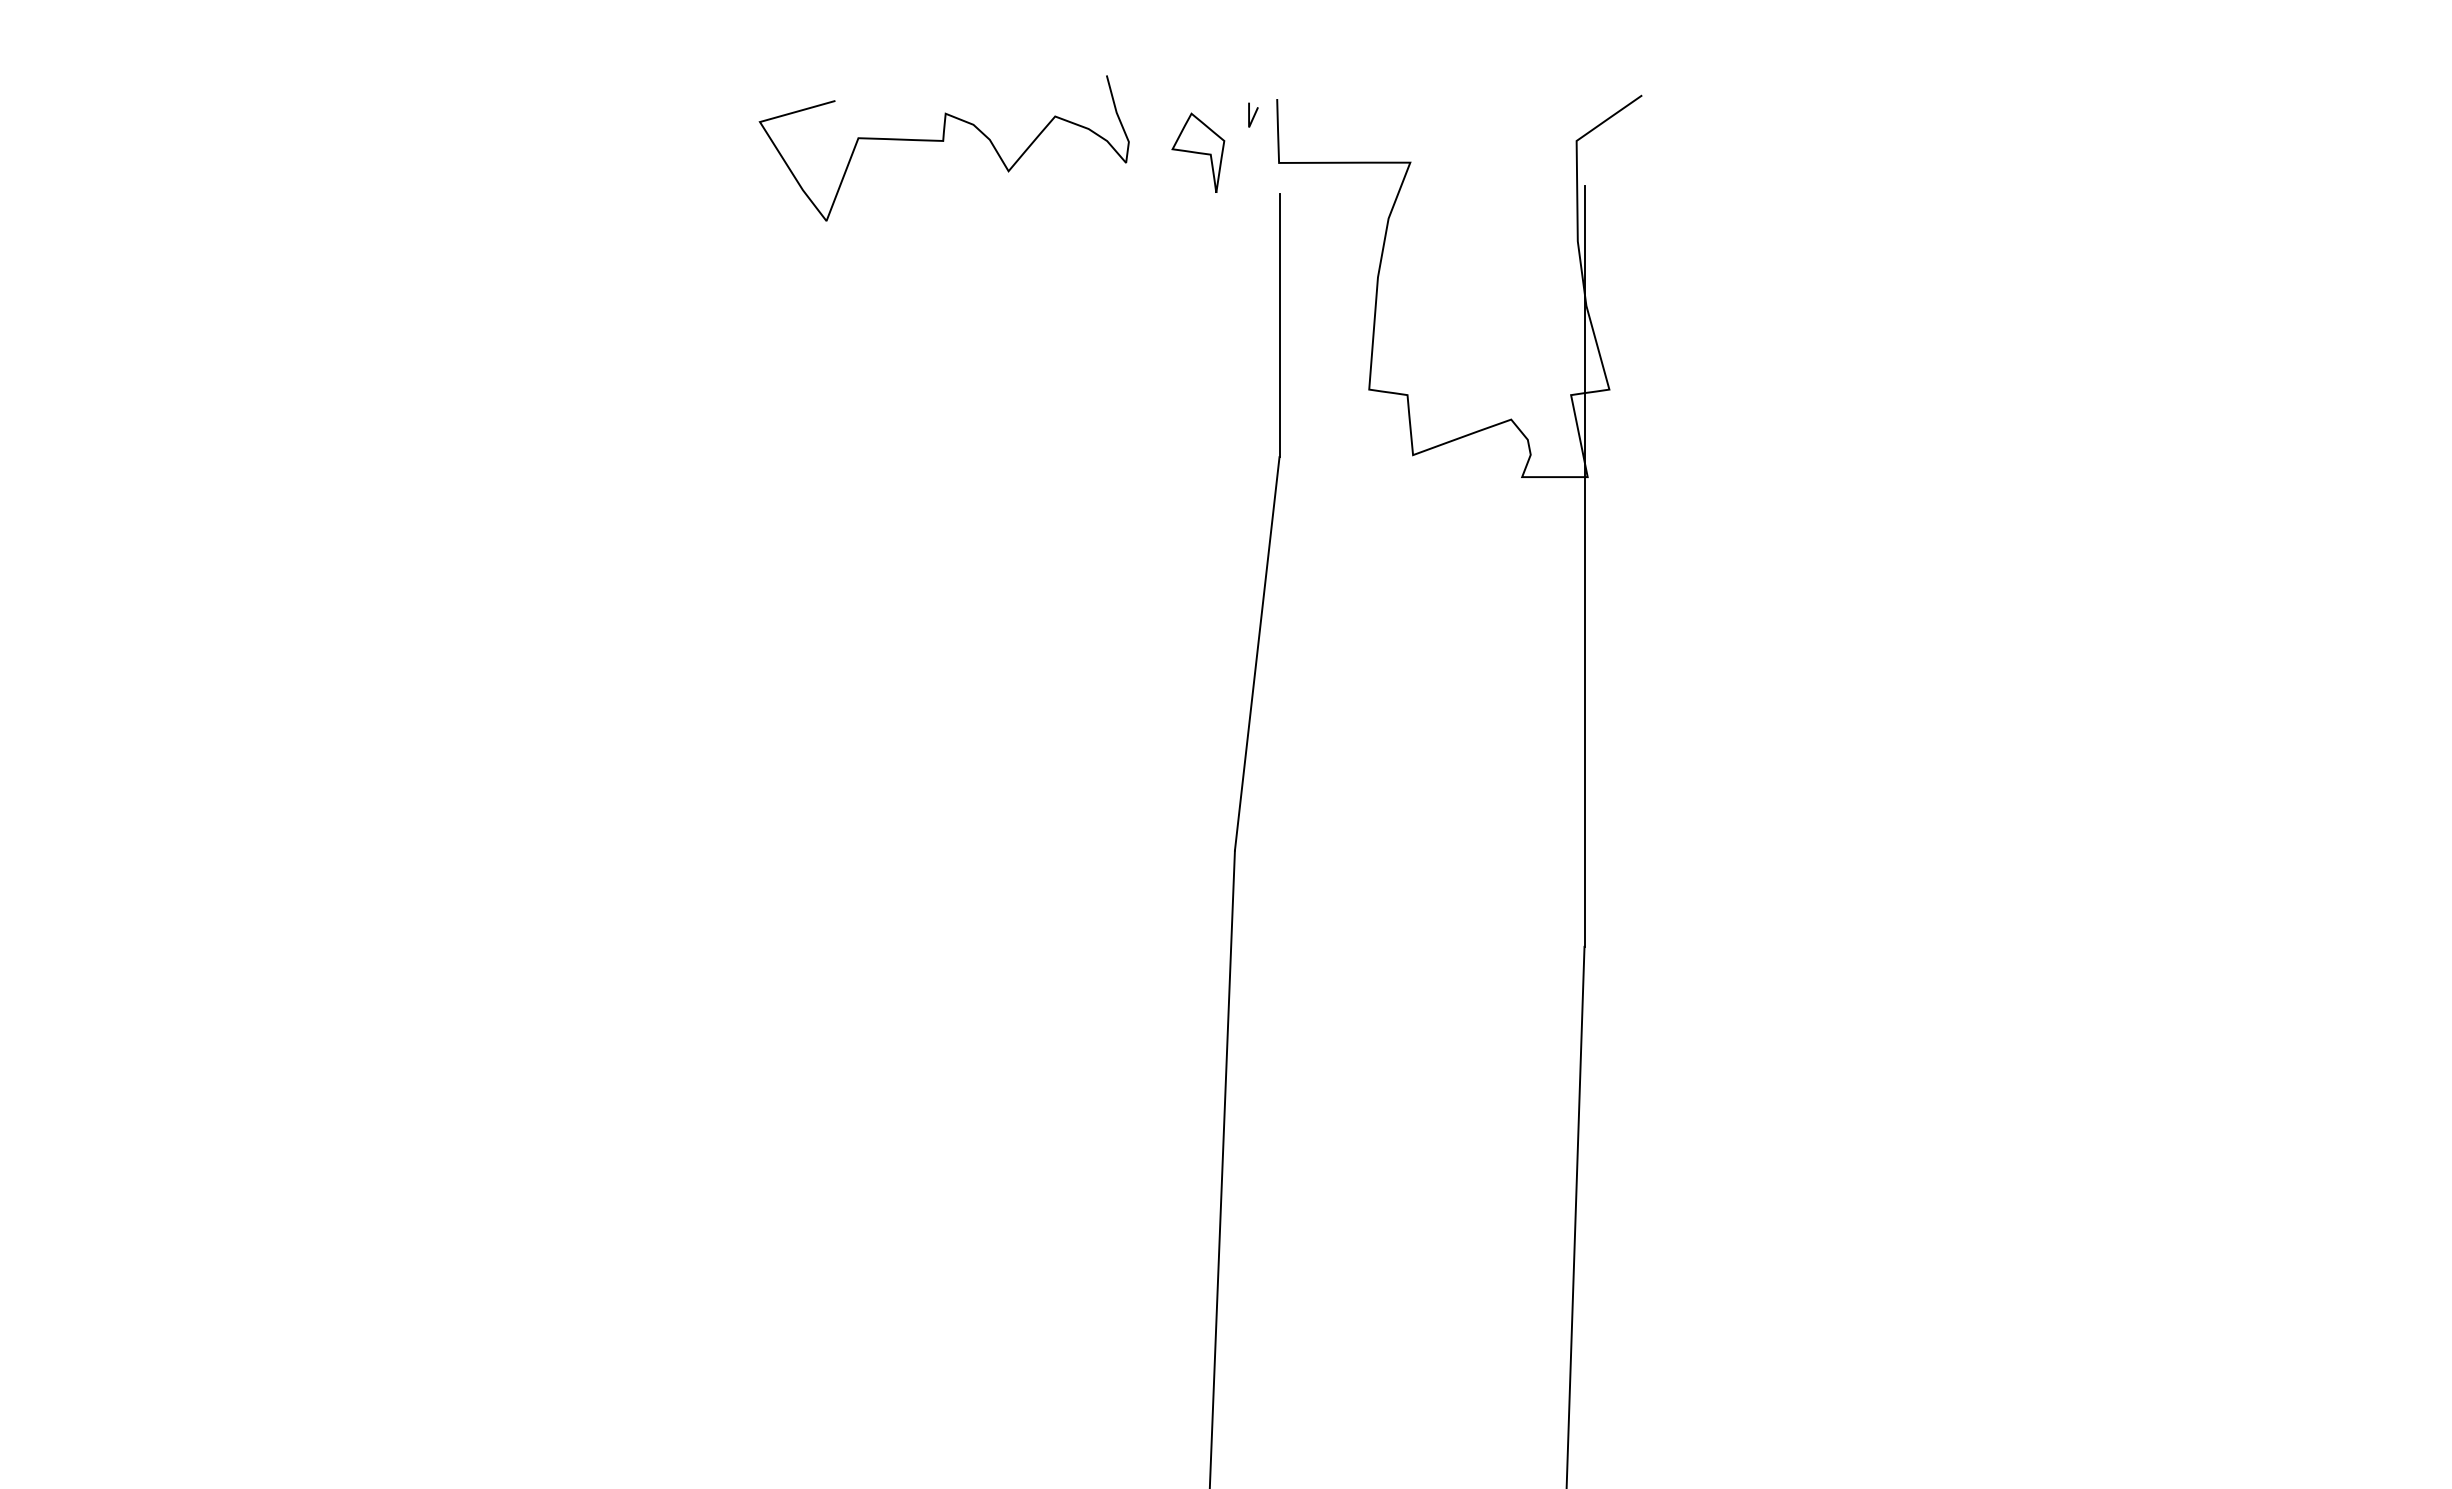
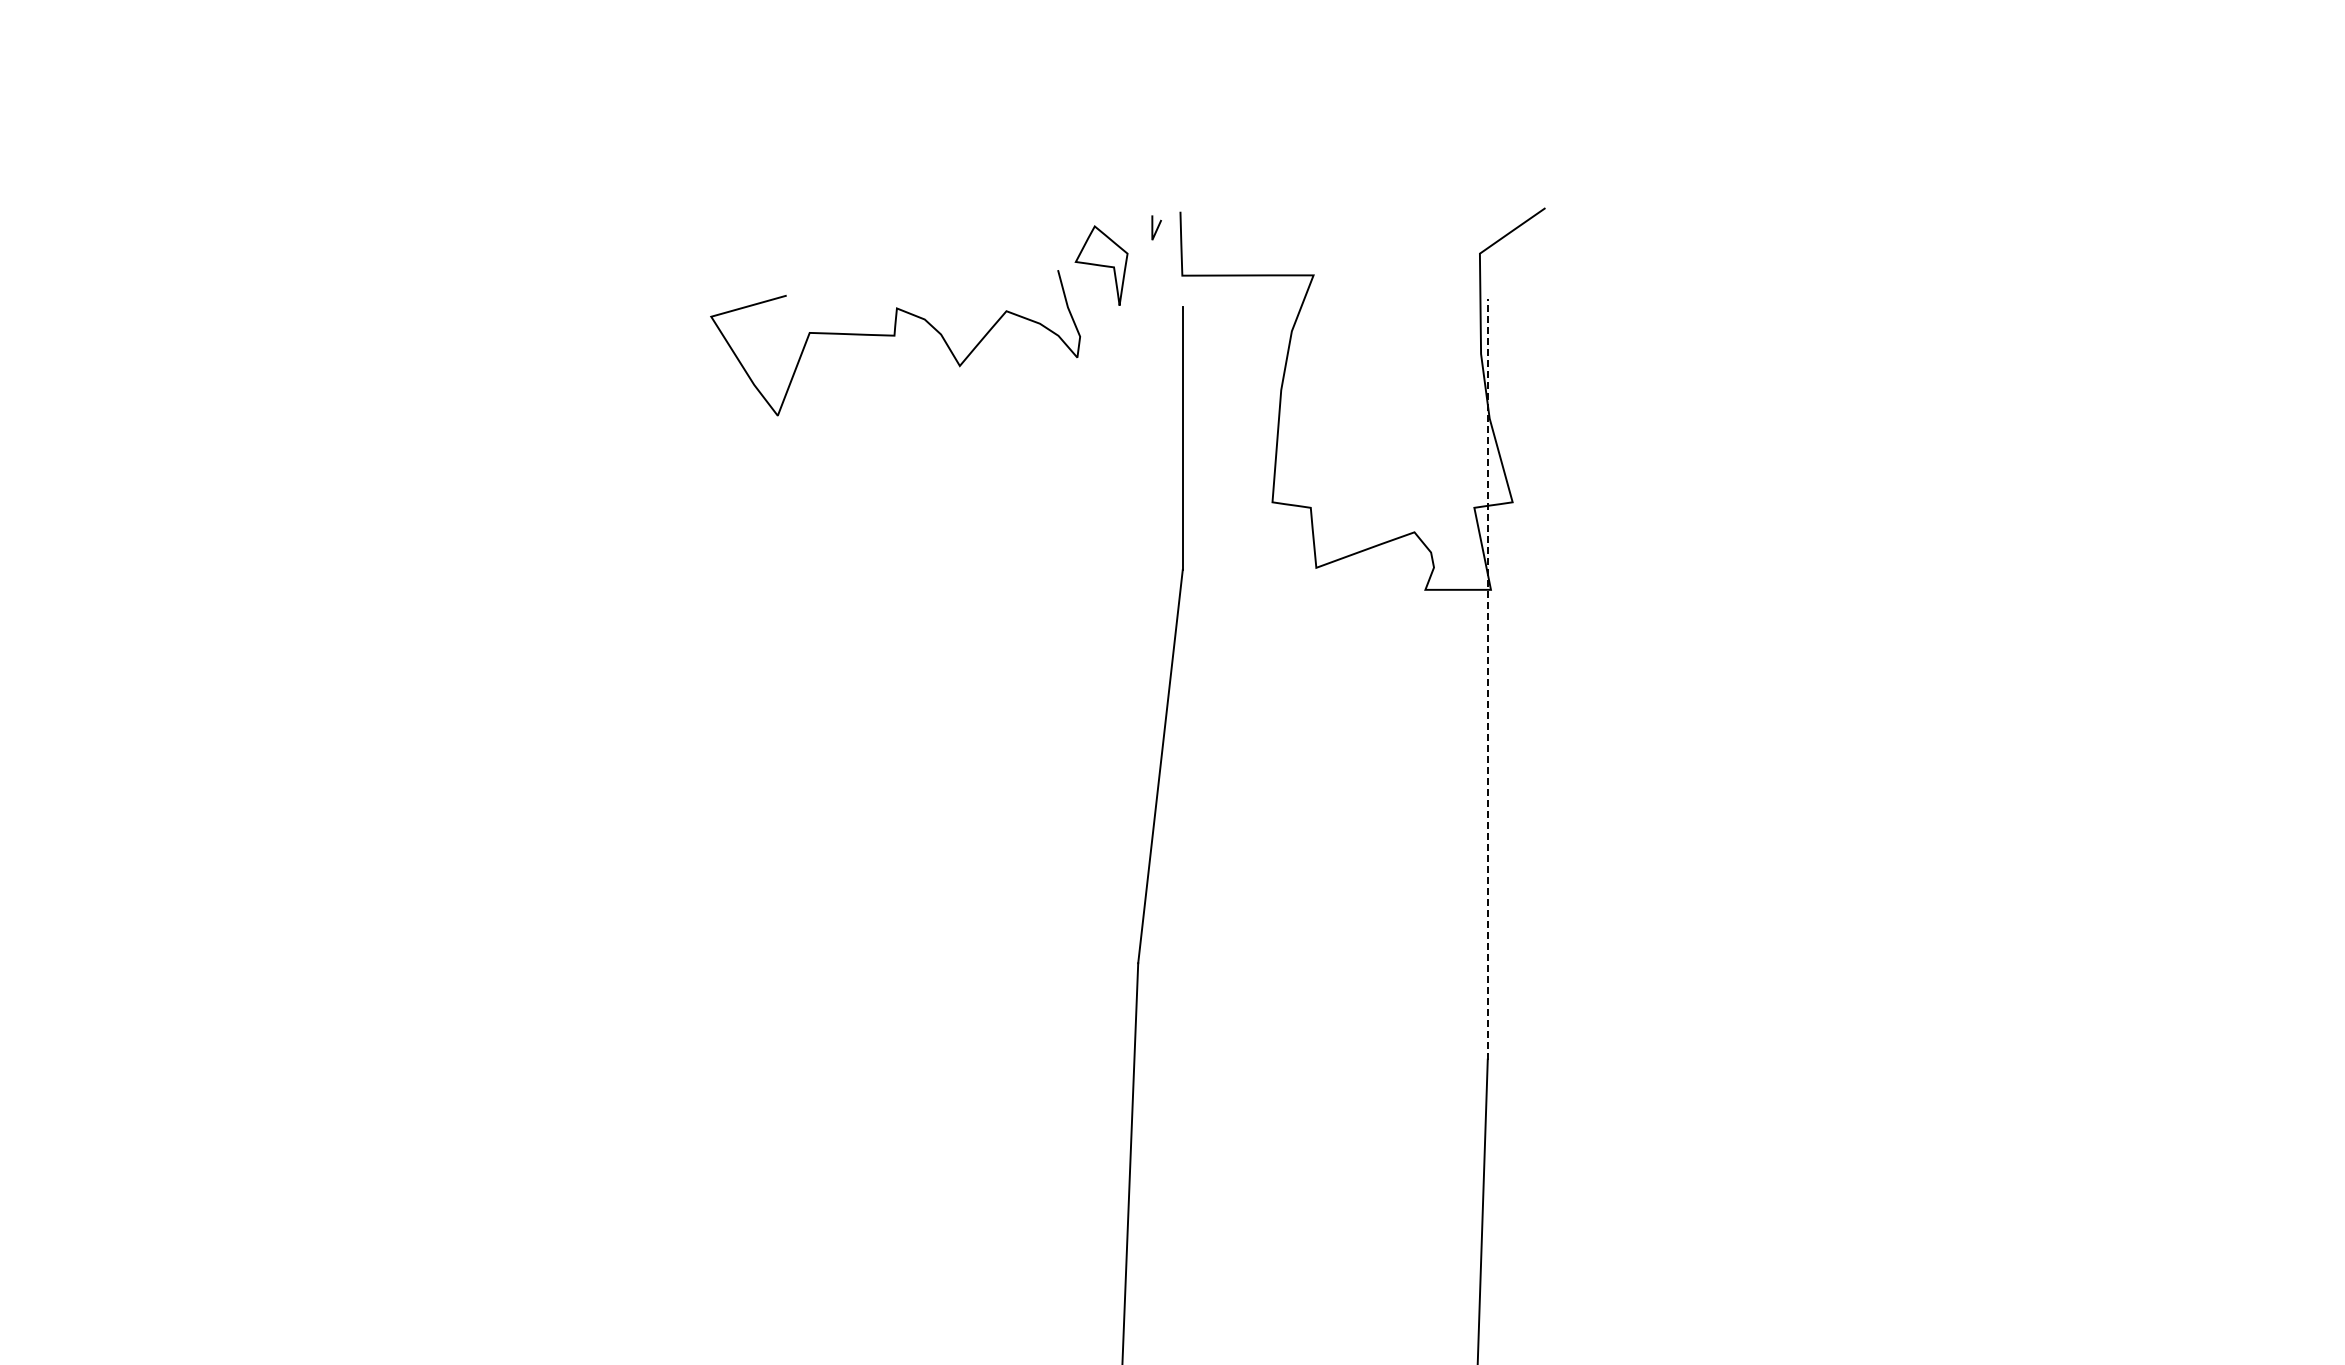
curve: (943, 141) -> (894, 336), moved
line: (1584, 565) -> (1487, 678), solid -> dashed

